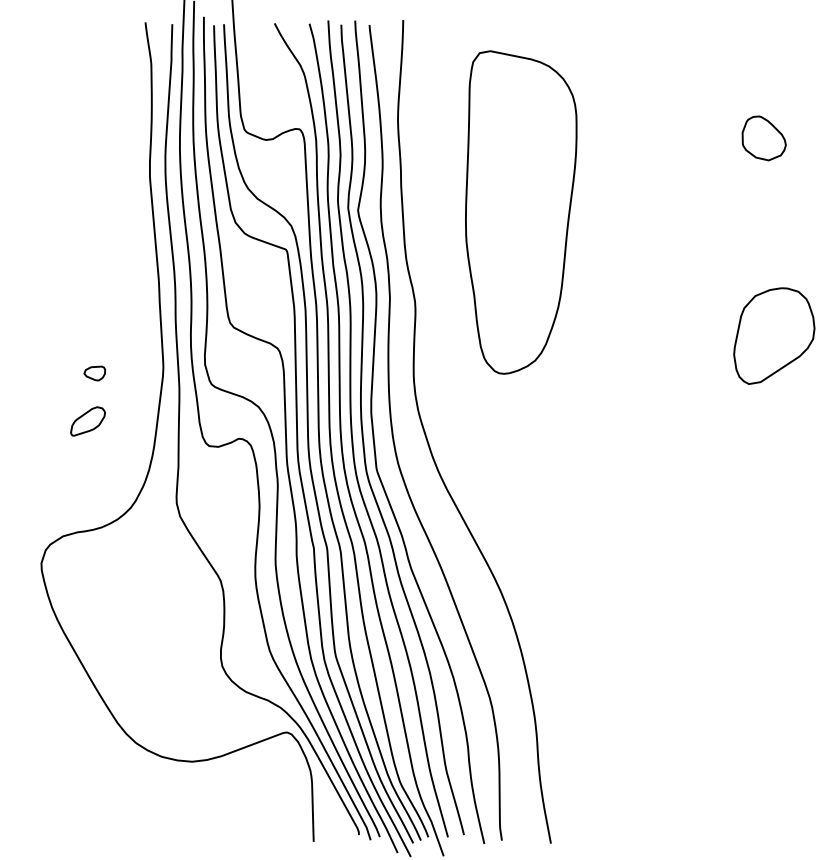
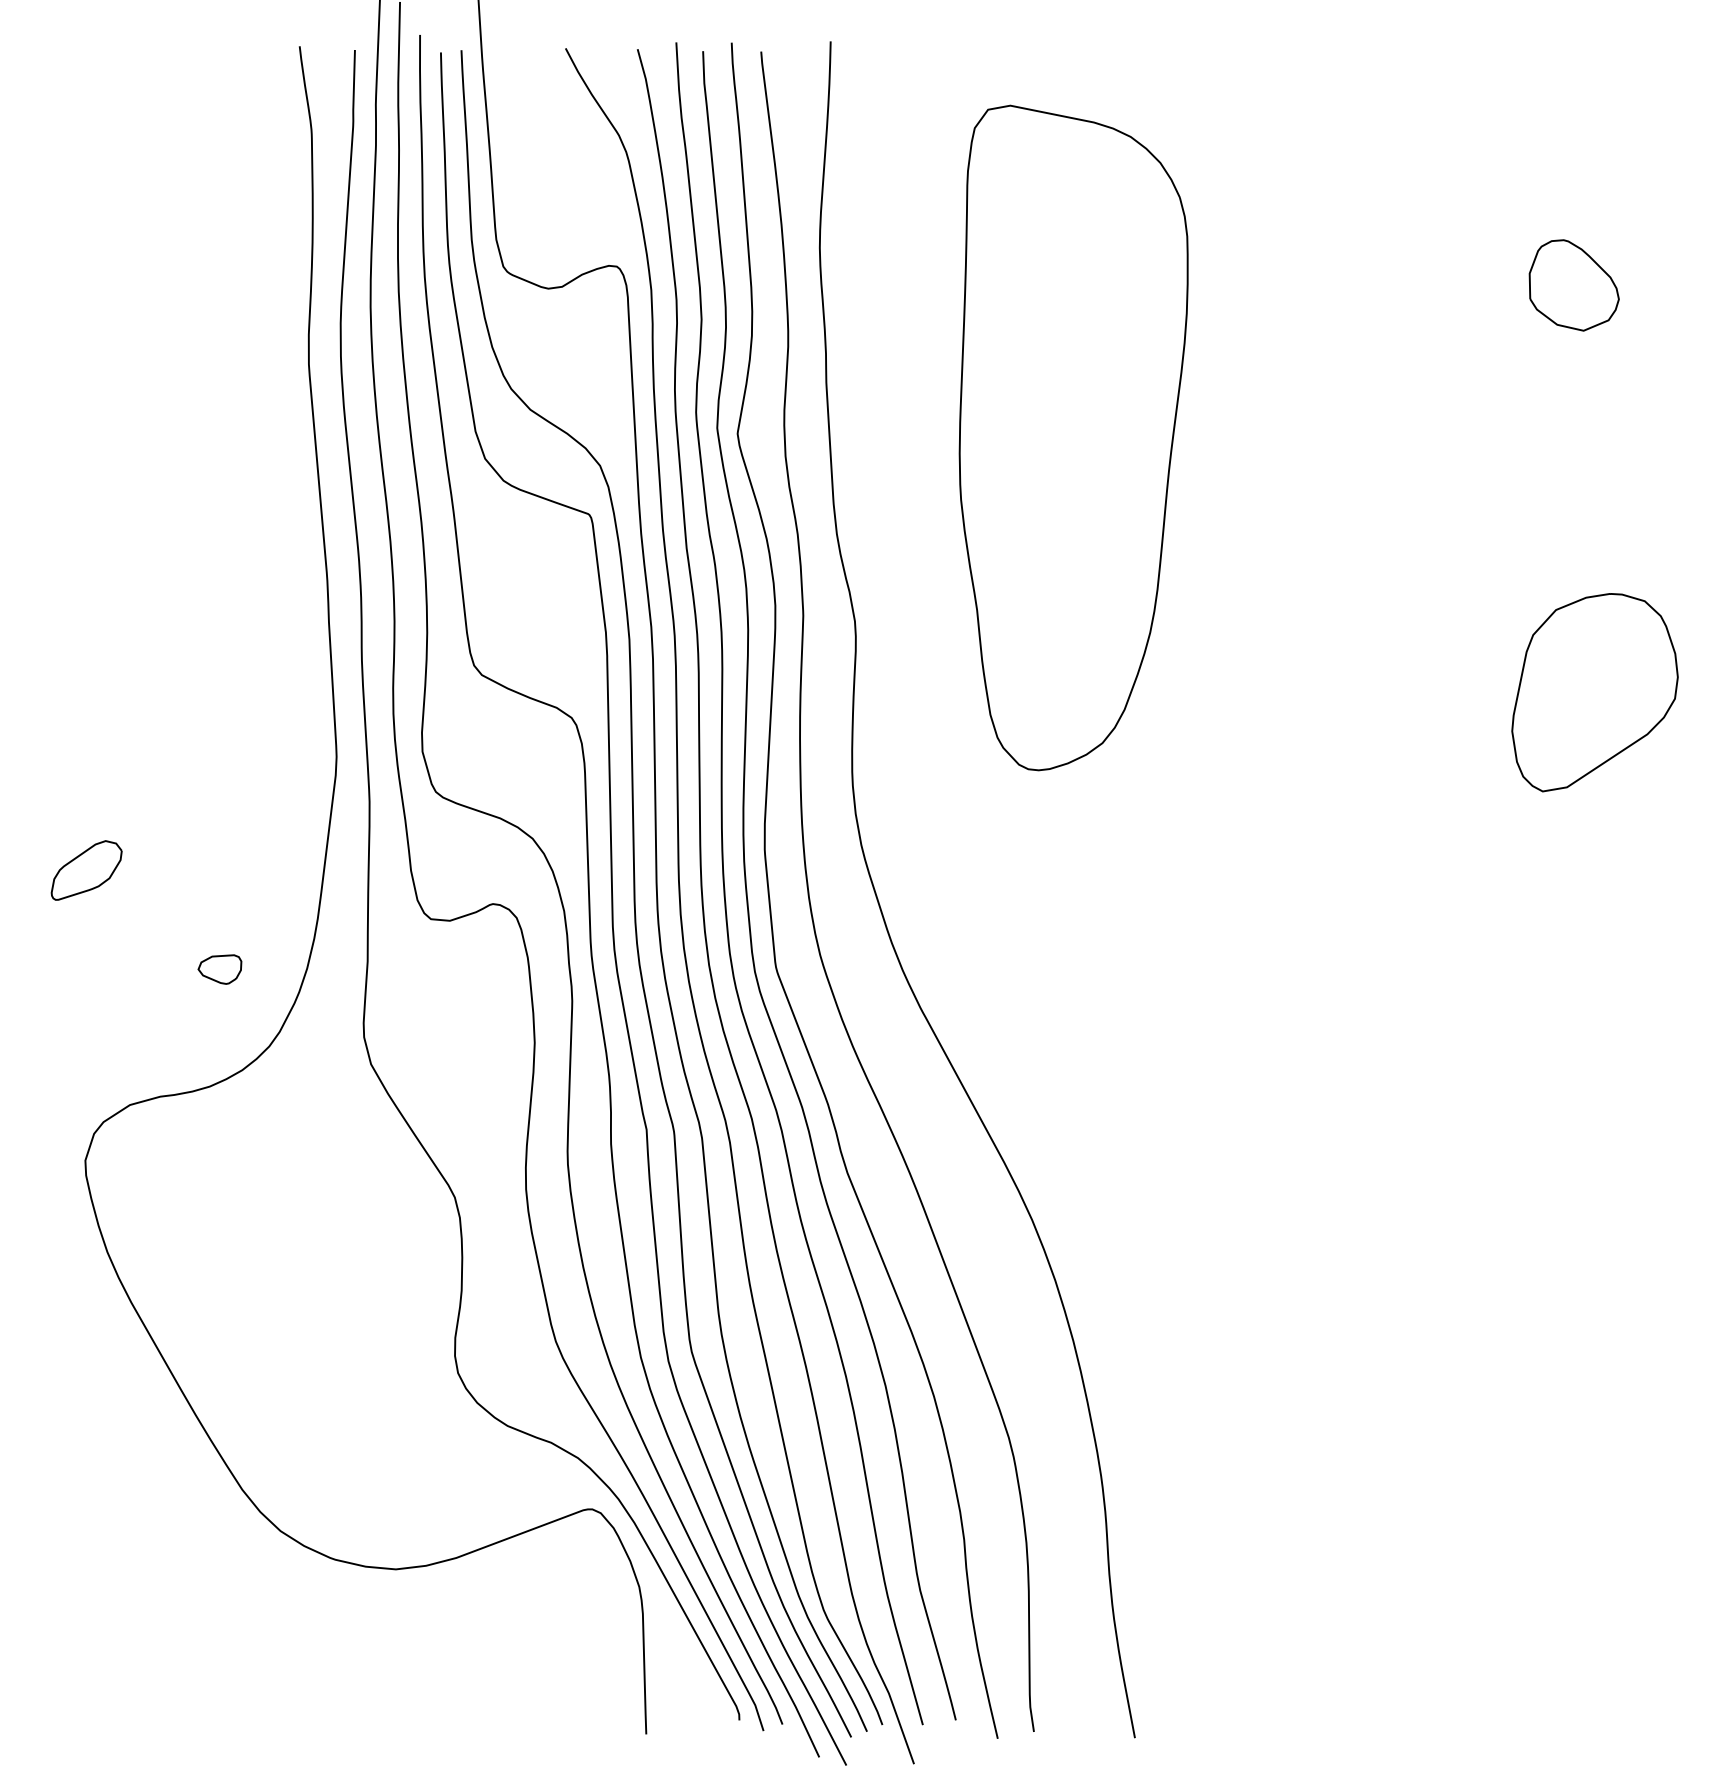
part: (94, 373) -> (219, 969), moved
part: (87, 421) -> (85, 870), moved

